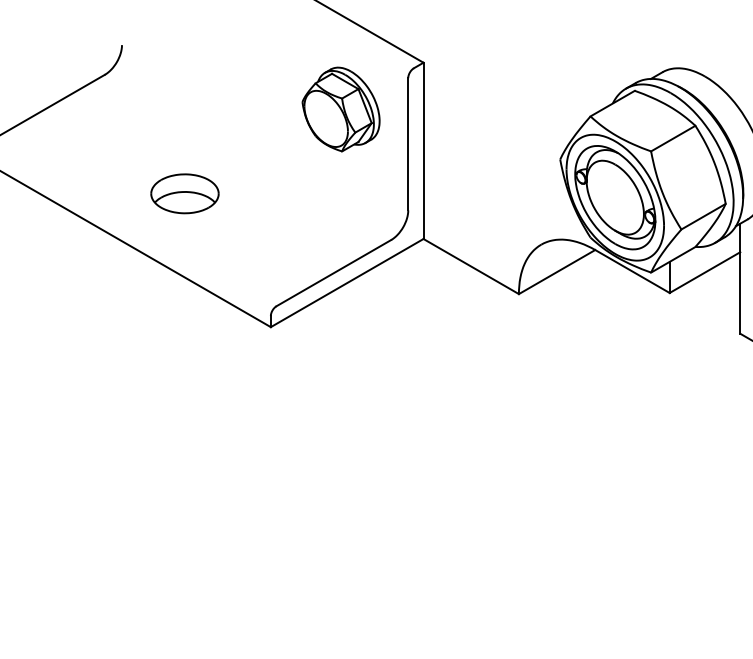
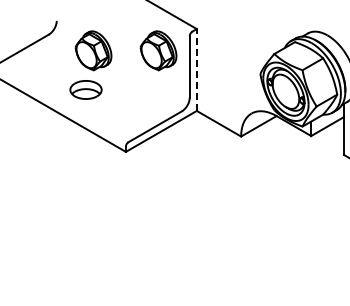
part: (201, 108) -> (93, 50), added
line: (422, 151) -> (196, 70), solid -> dashed

